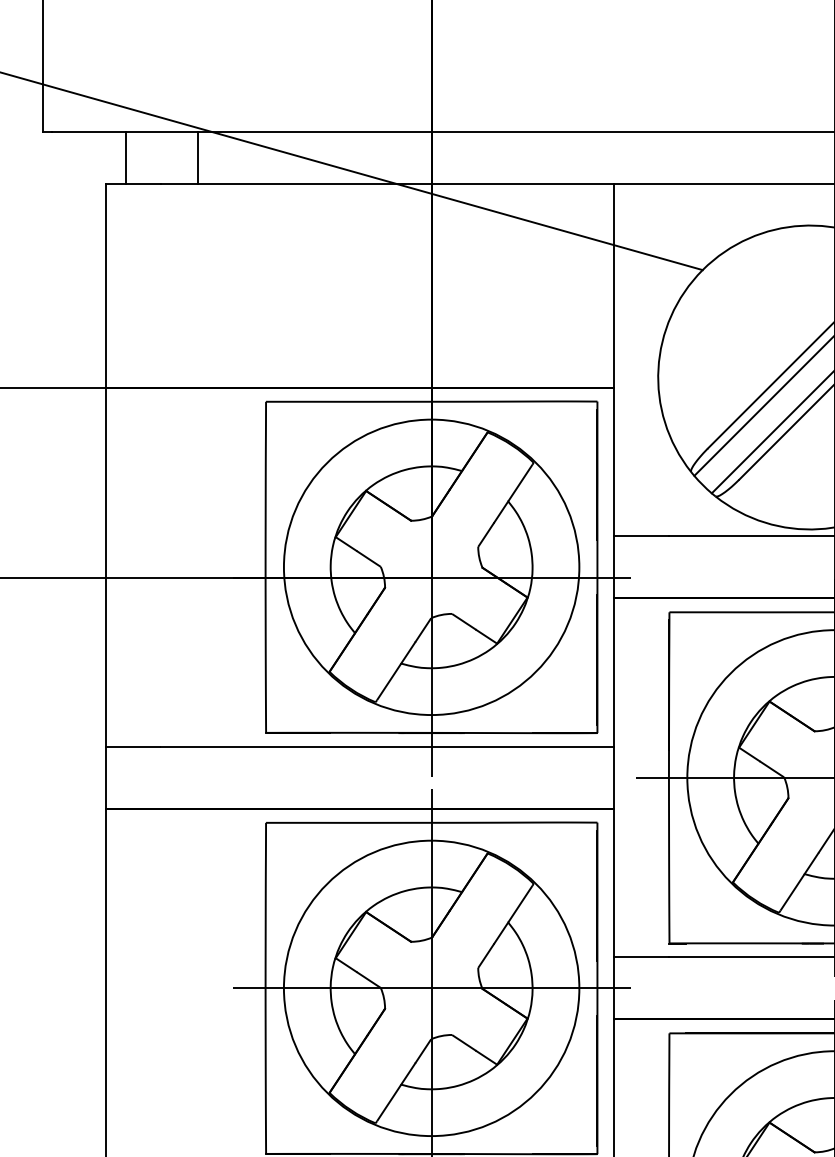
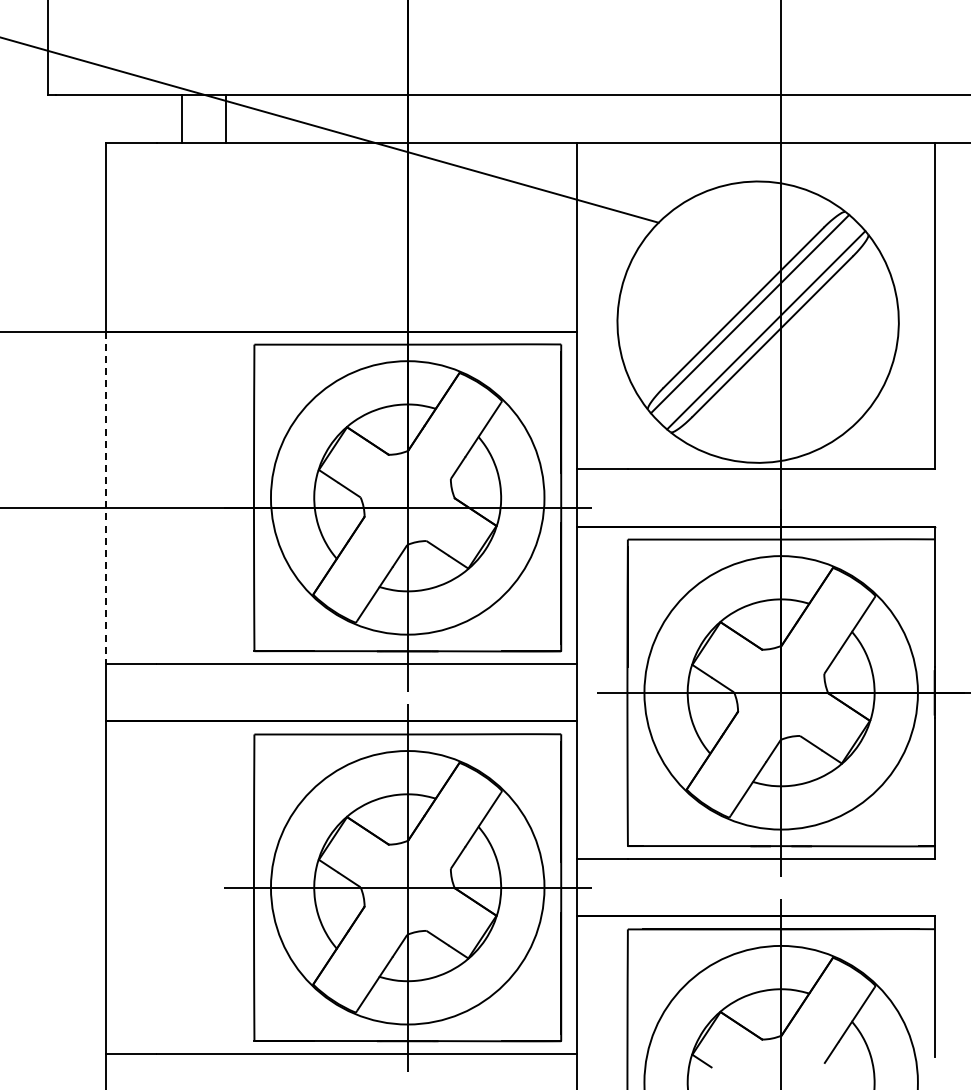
line: (125, 158) -> (181, 119), moved
line: (198, 158) -> (226, 119), moved
line: (105, 567) -> (105, 498), solid -> dashed

